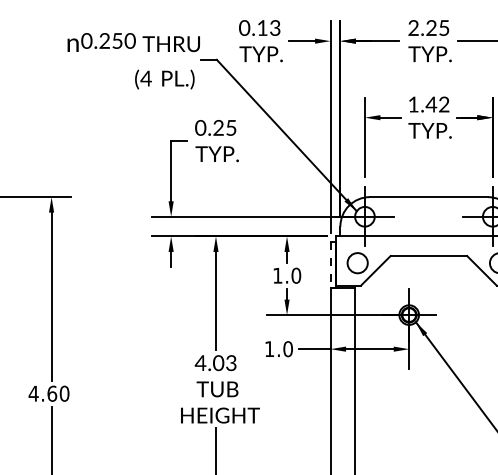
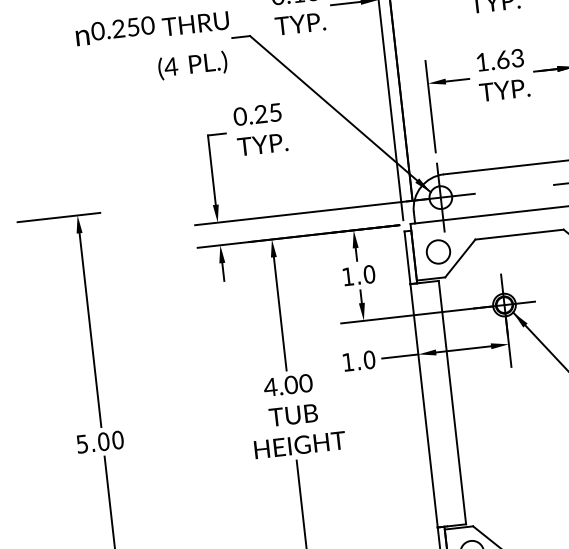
text: (437, 104) -> (509, 59), 1.42 -> 1.63
line: (330, 265) -> (407, 258), dashed -> solid
text: (230, 362) -> (304, 382), 4.03 -> 4.00
text: (42, 393) -> (92, 442), 4.60 -> 5.00

